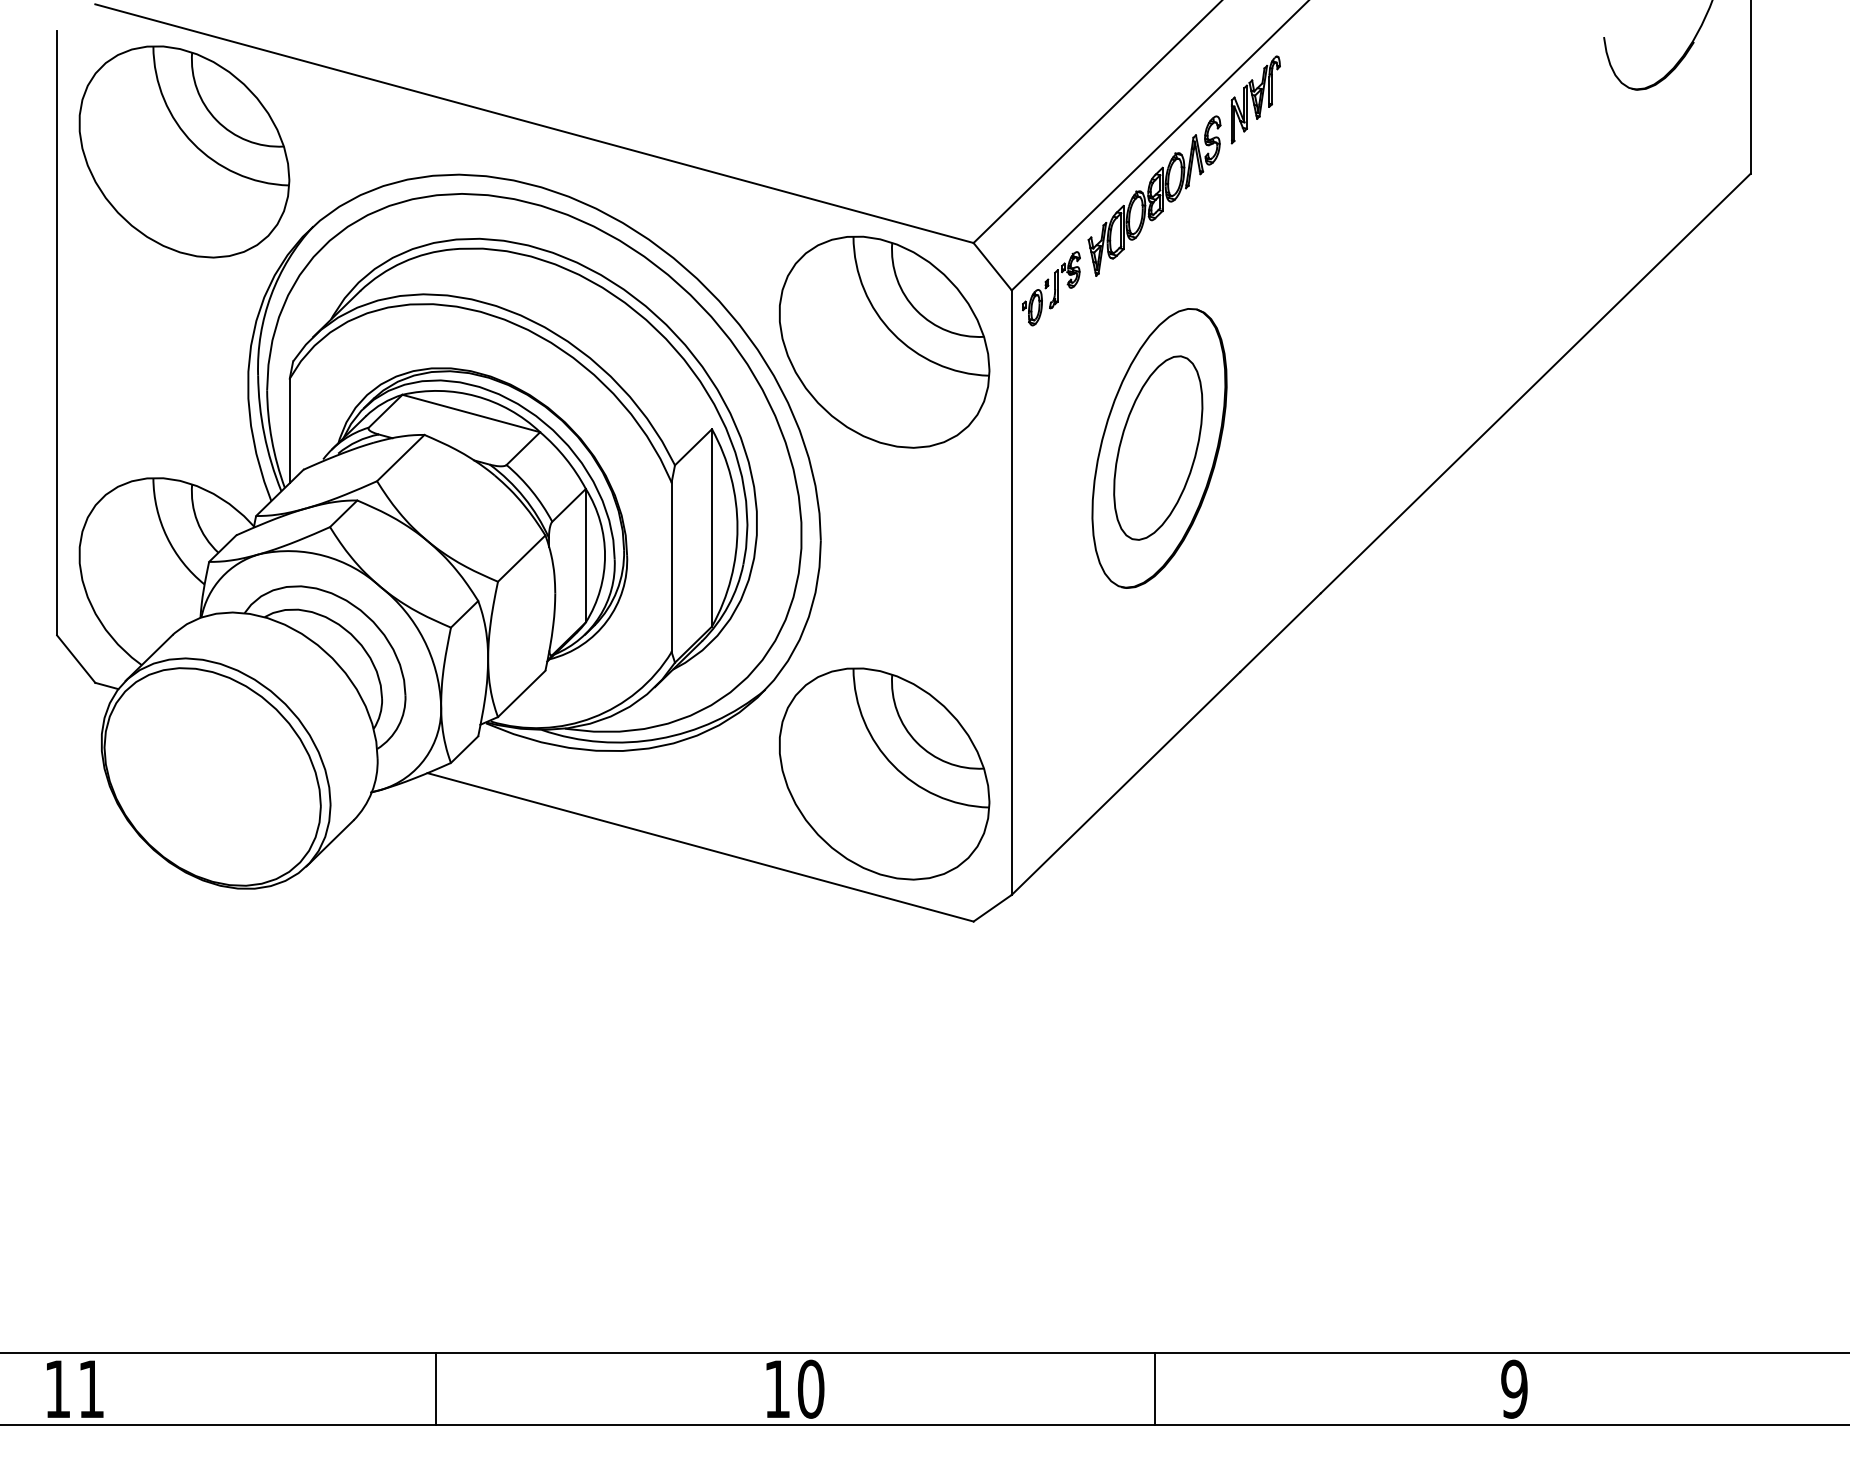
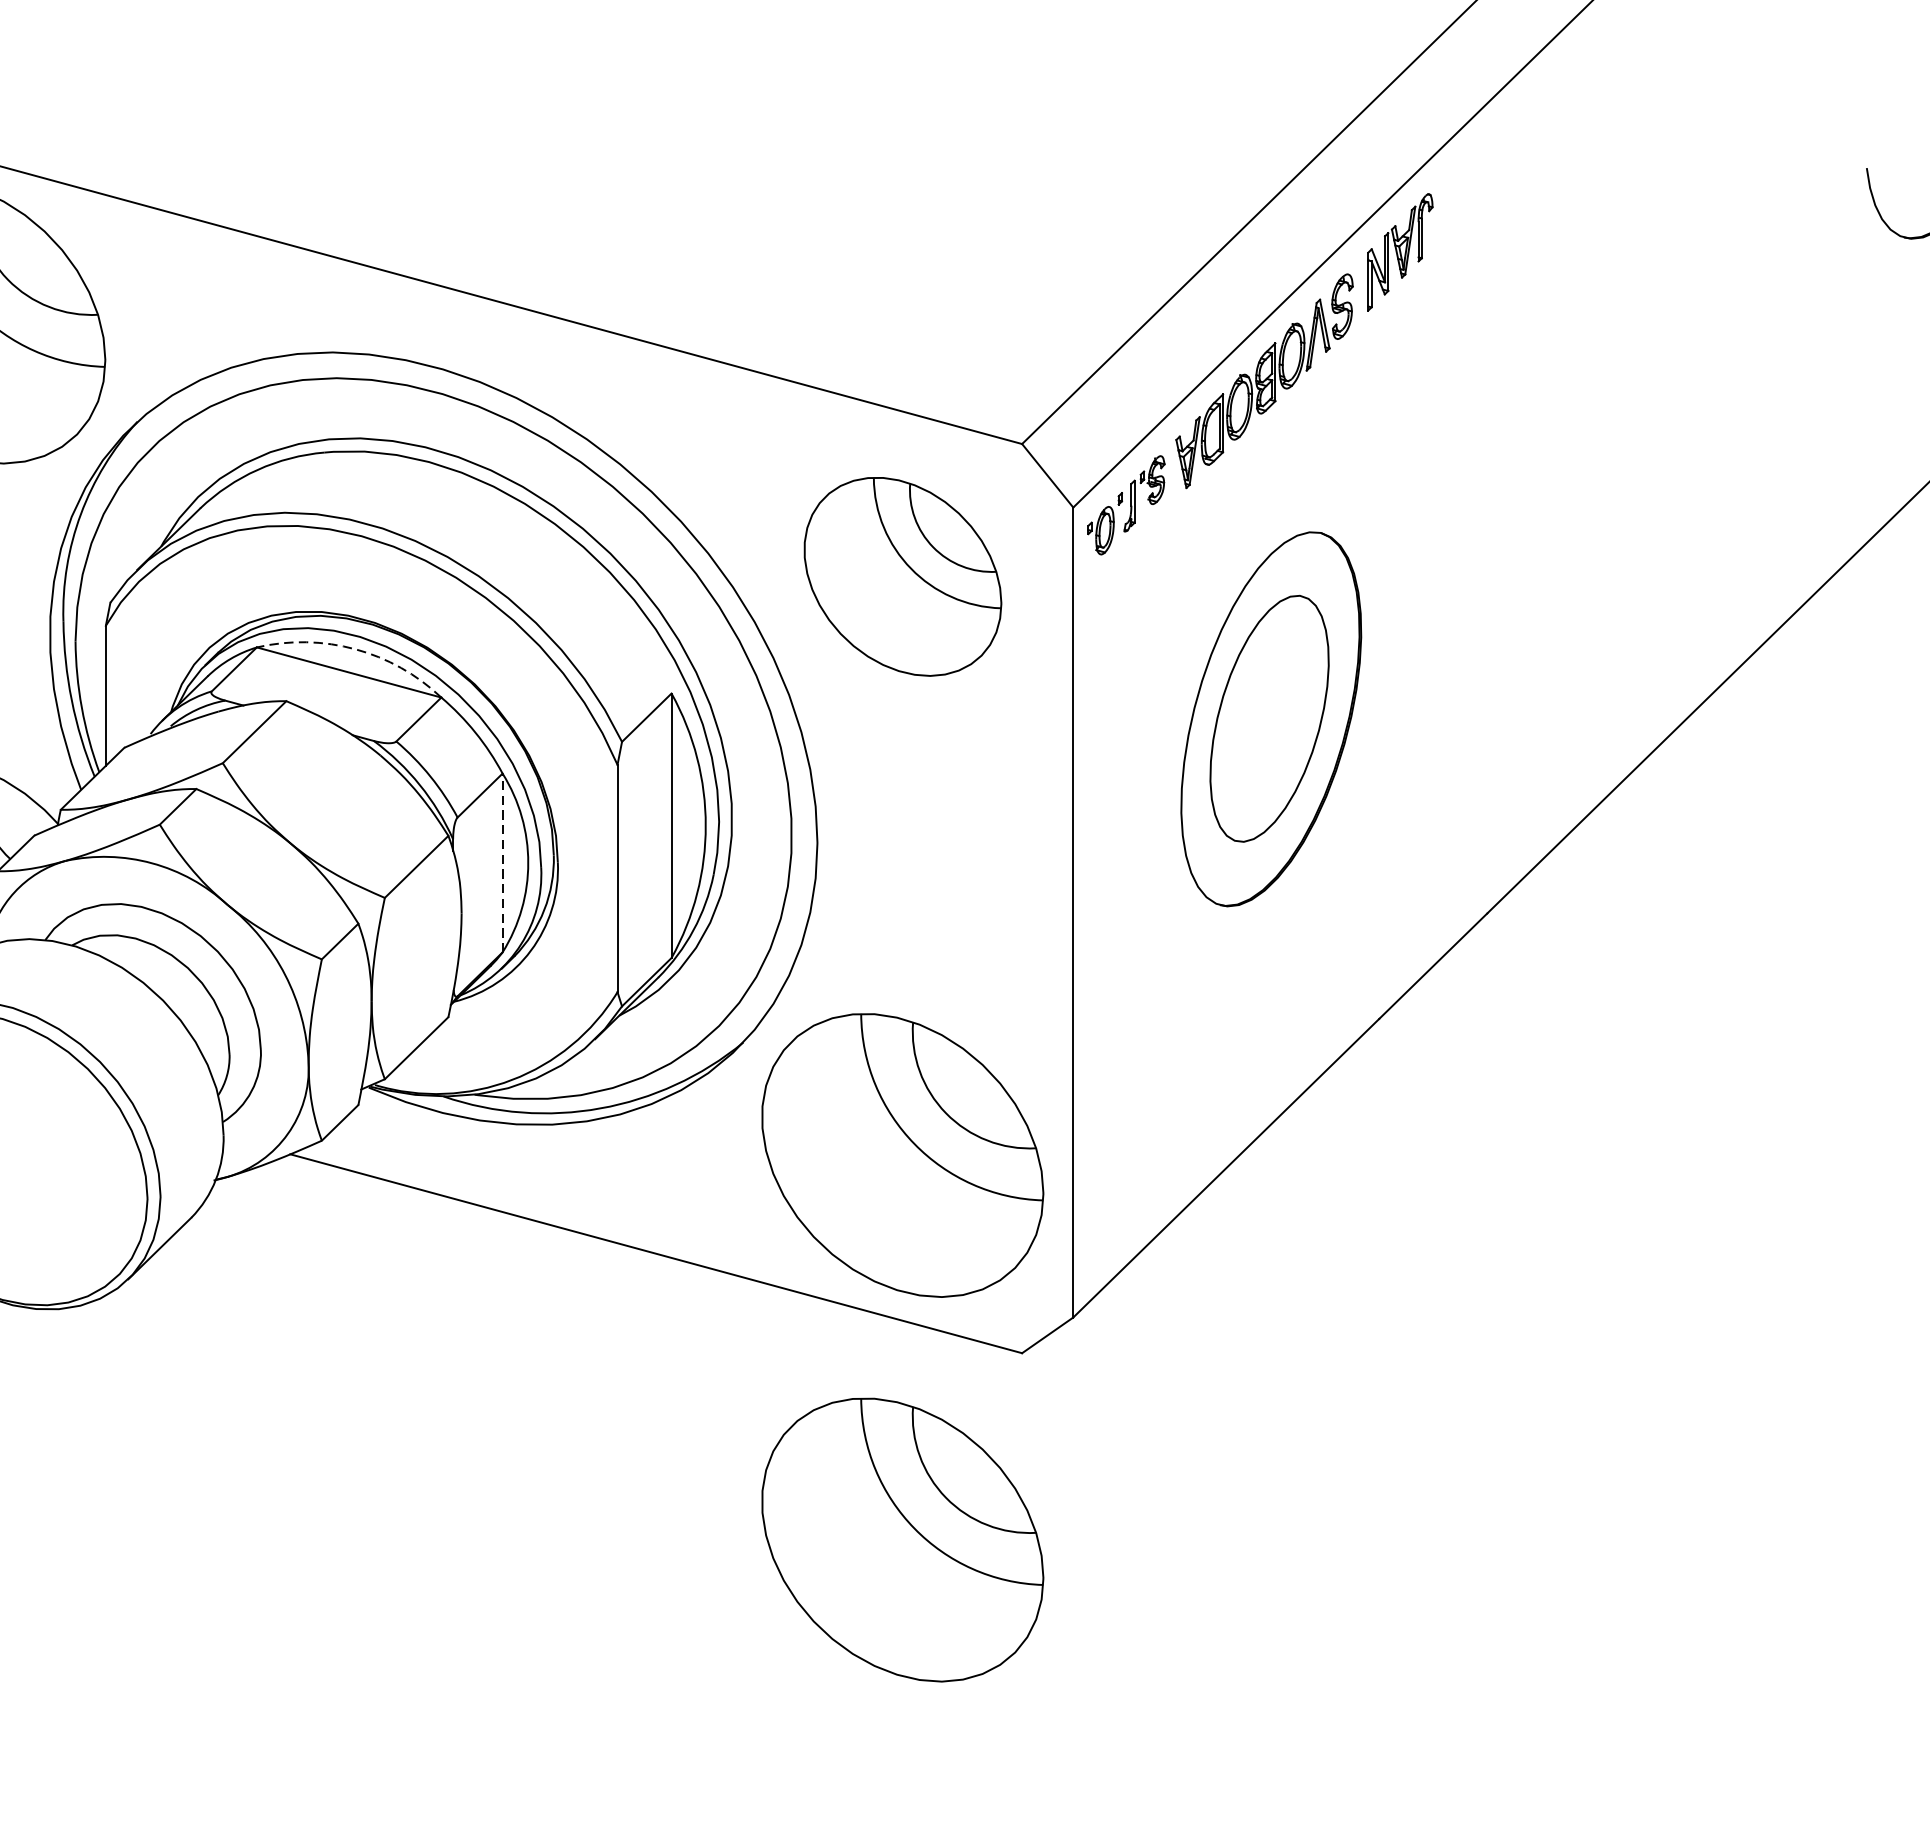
part: (884, 341) -> (902, 575), size x0.7
arc: (476, 396) -> (356, 649), solid -> dashed
line: (585, 555) -> (502, 862), solid -> dashed
part: (884, 1060) -> (902, 1539), added

